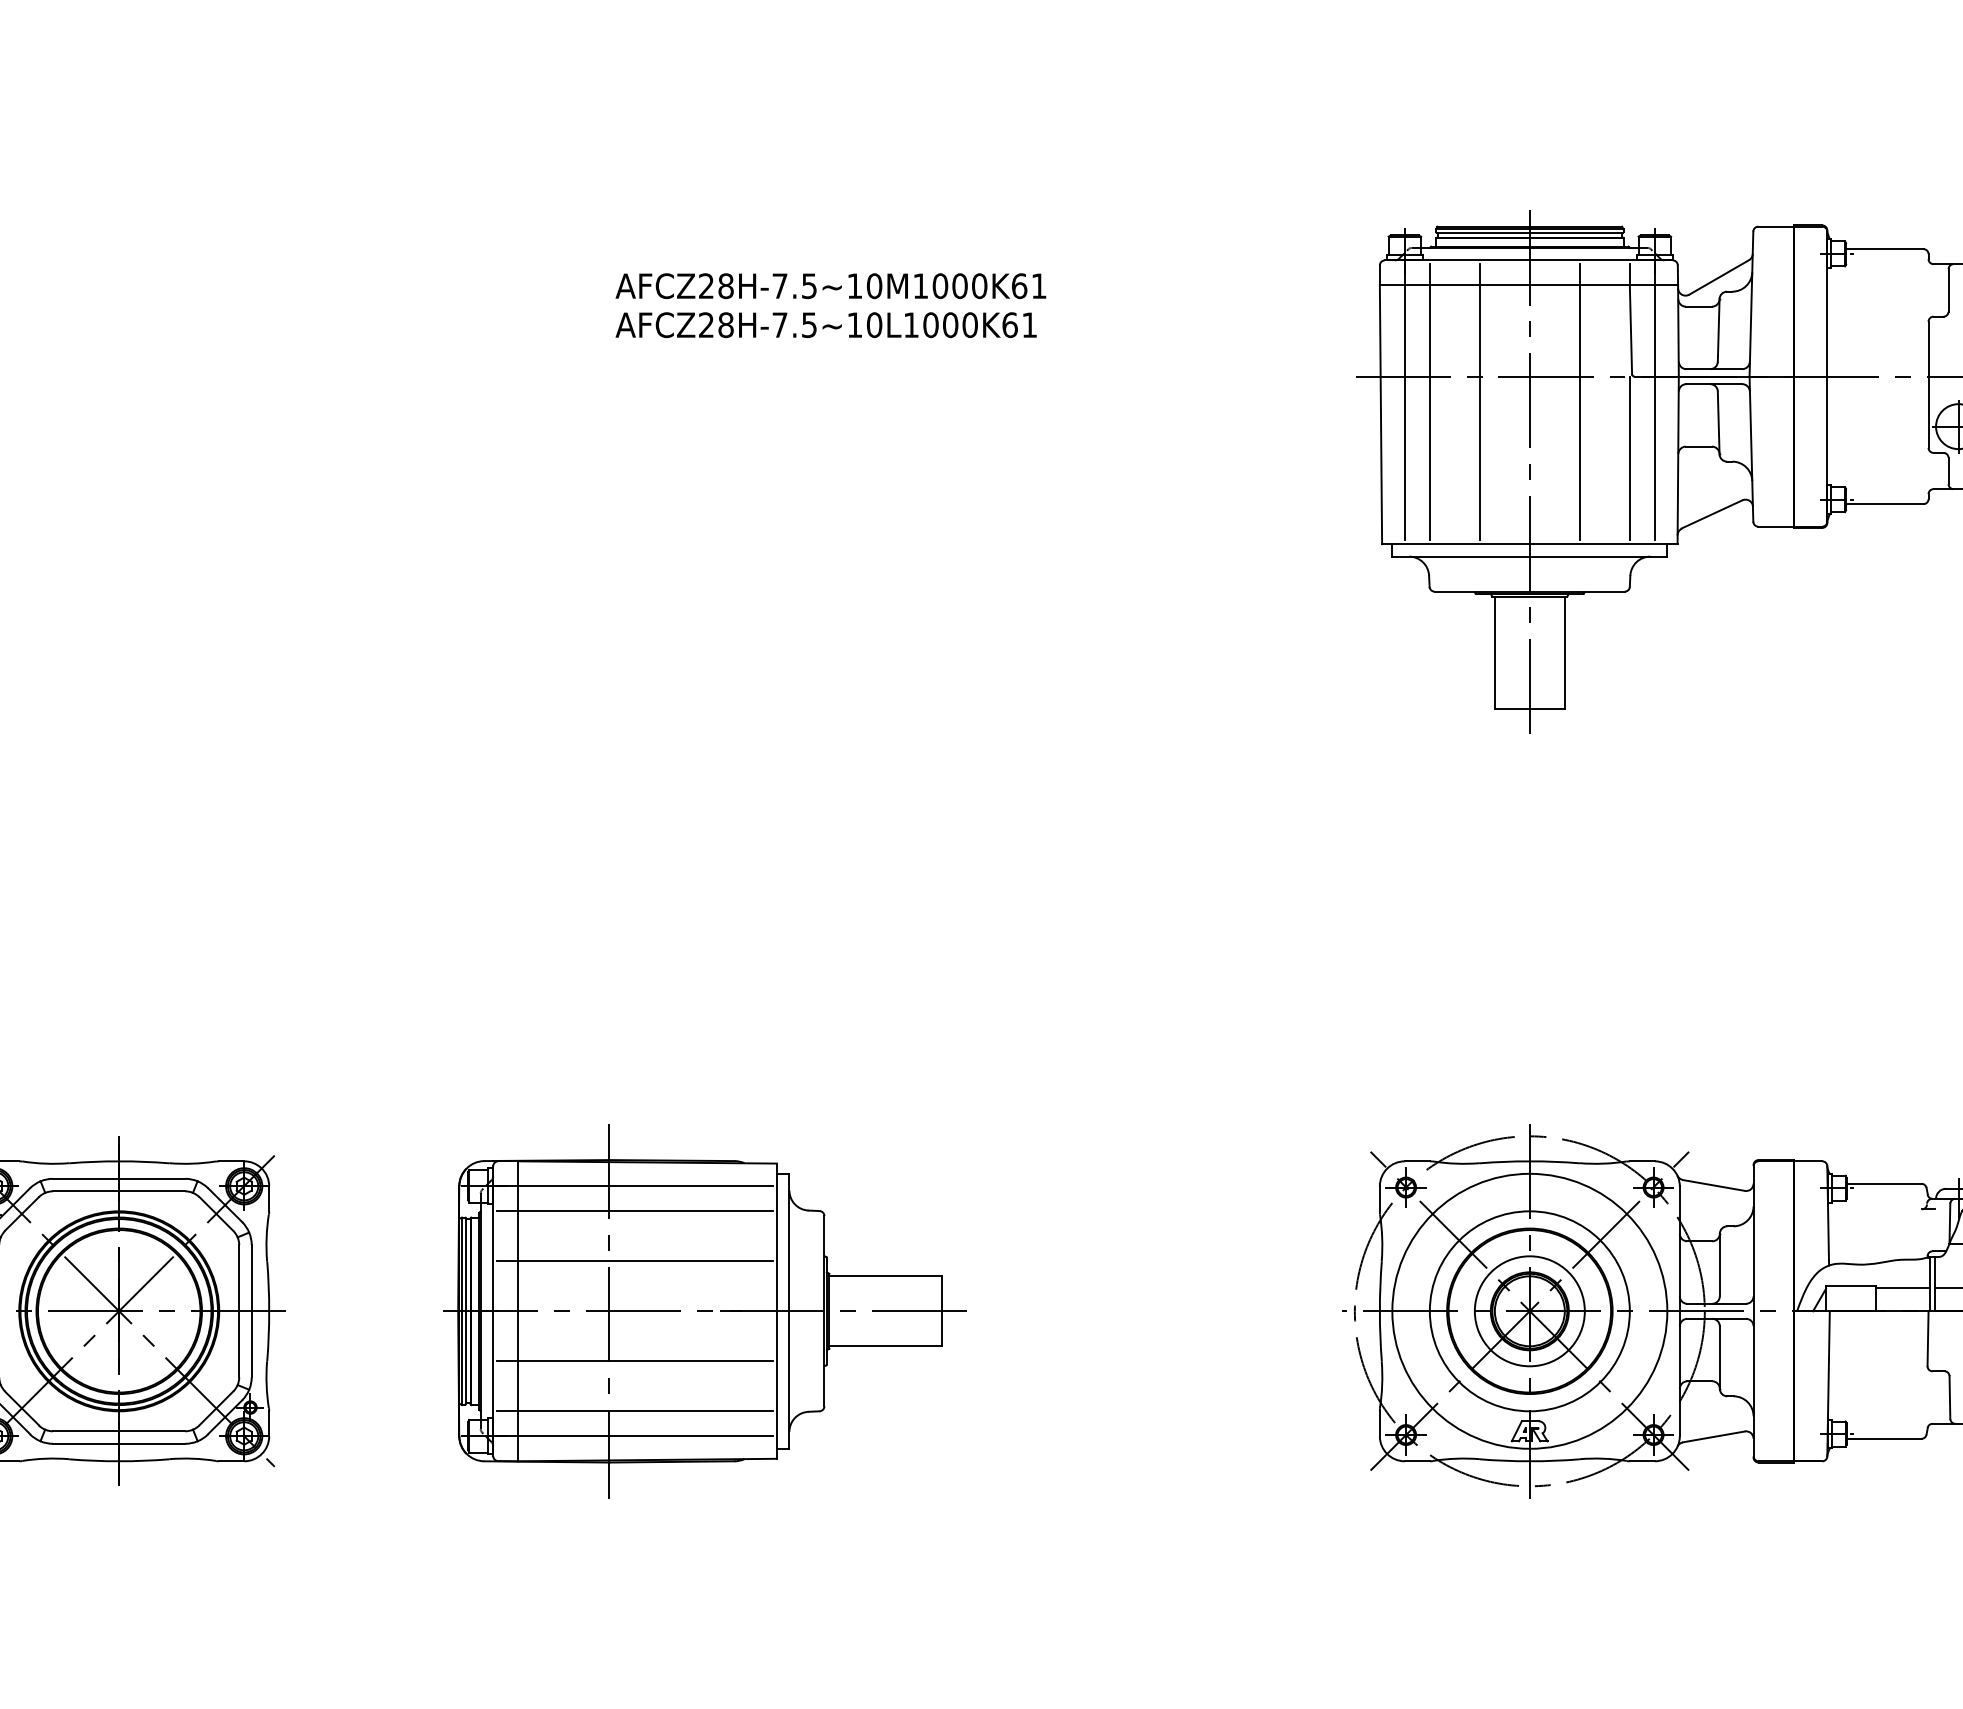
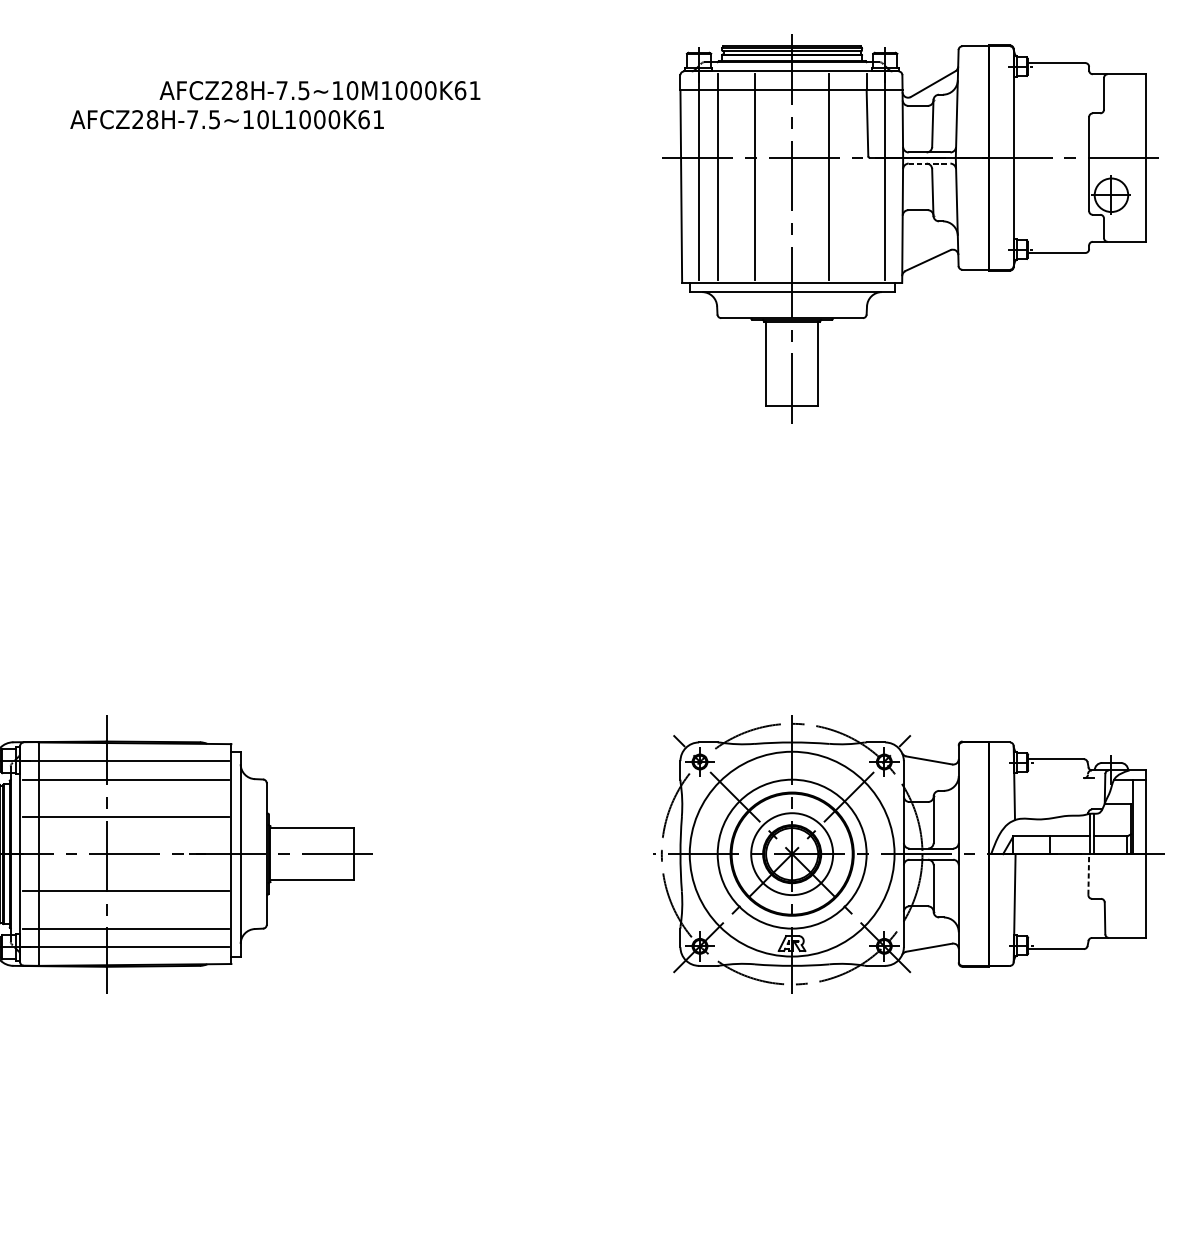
text: (830, 286) -> (319, 90), moved
text: (825, 325) -> (226, 119), moved
line: (1714, 384) -> (929, 163), solid -> dashed
line: (1629, 458) -> (866, 218), removed
line: (1928, 1338) -> (1089, 874), solid -> dashed

